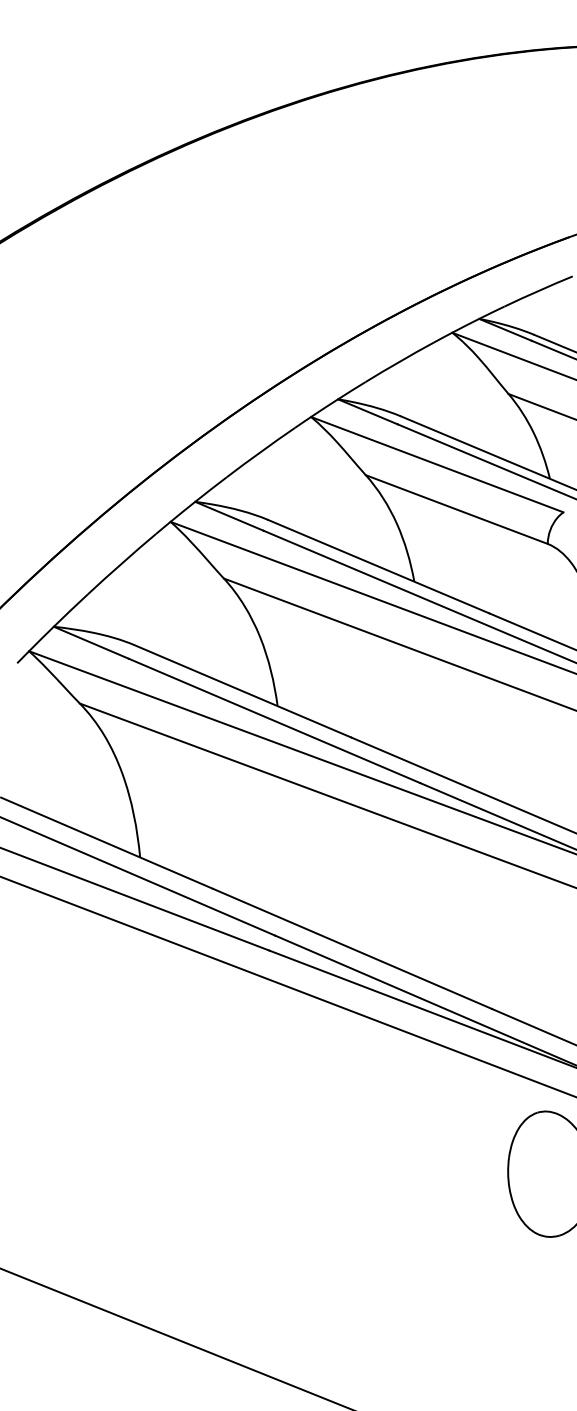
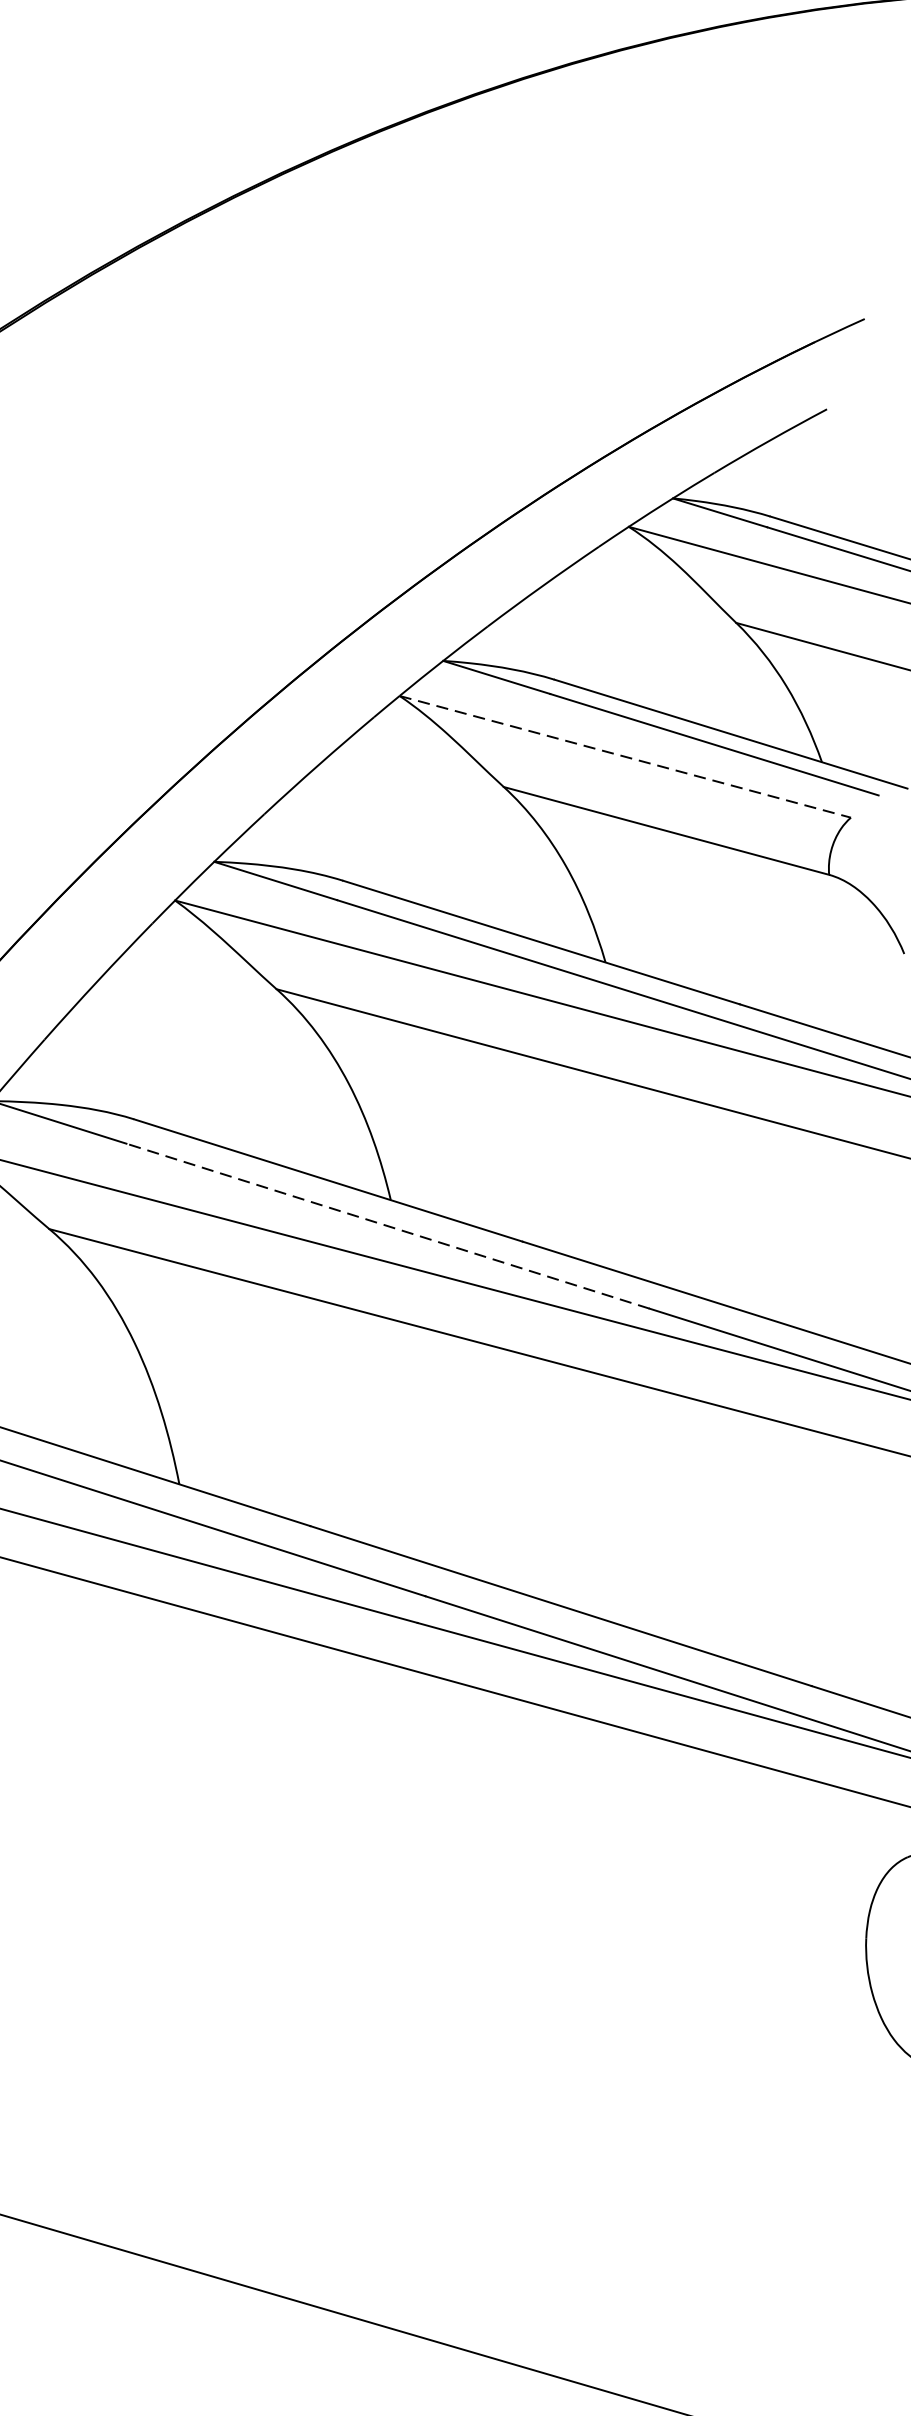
line: (437, 464) -> (625, 756), solid -> dashed
line: (274, 720) -> (387, 1225), solid -> dashed

